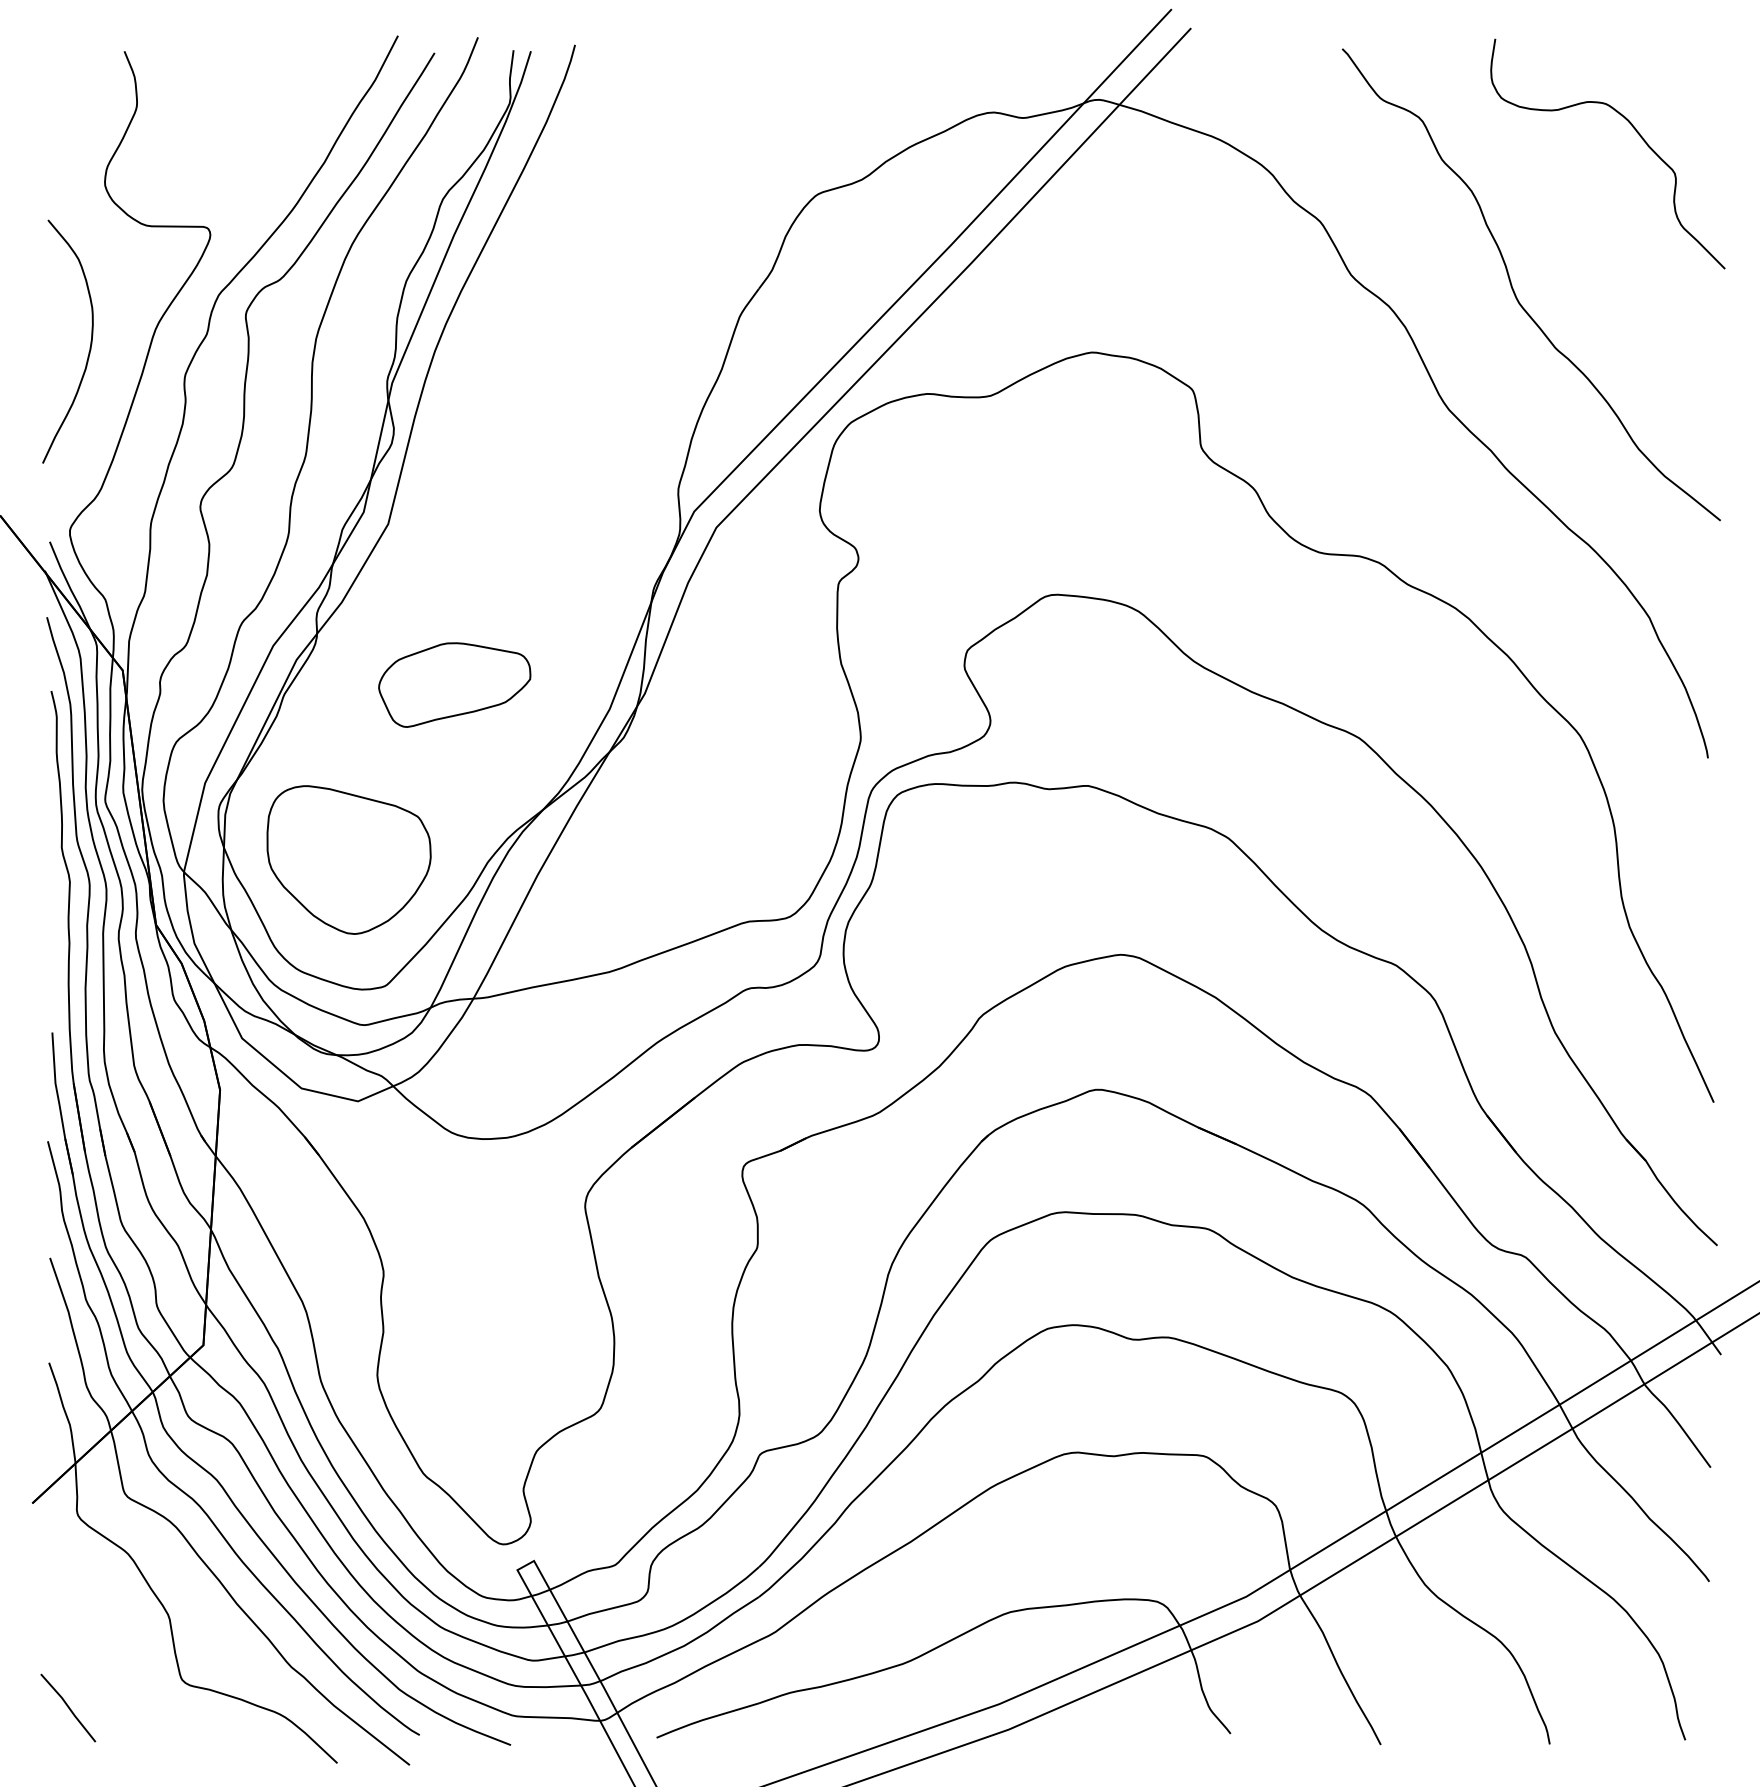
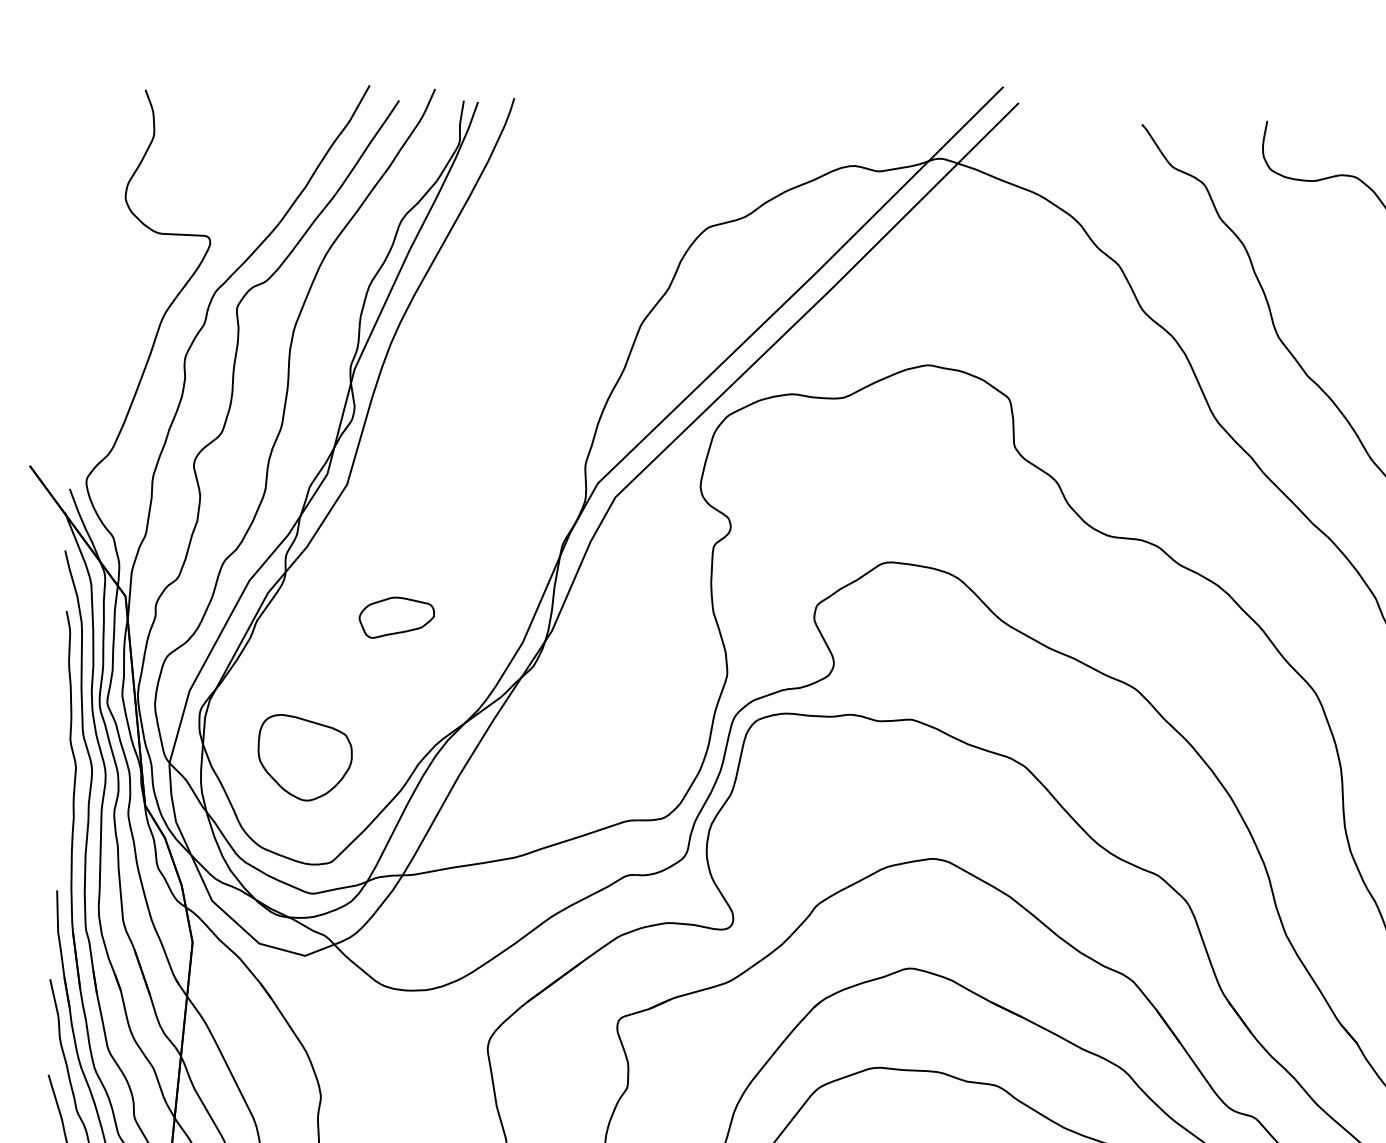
curve: (89, 347) -> (108, 331), removed
part: (454, 684) -> (396, 617), size x0.6
part: (348, 859) -> (304, 757), size x0.7

